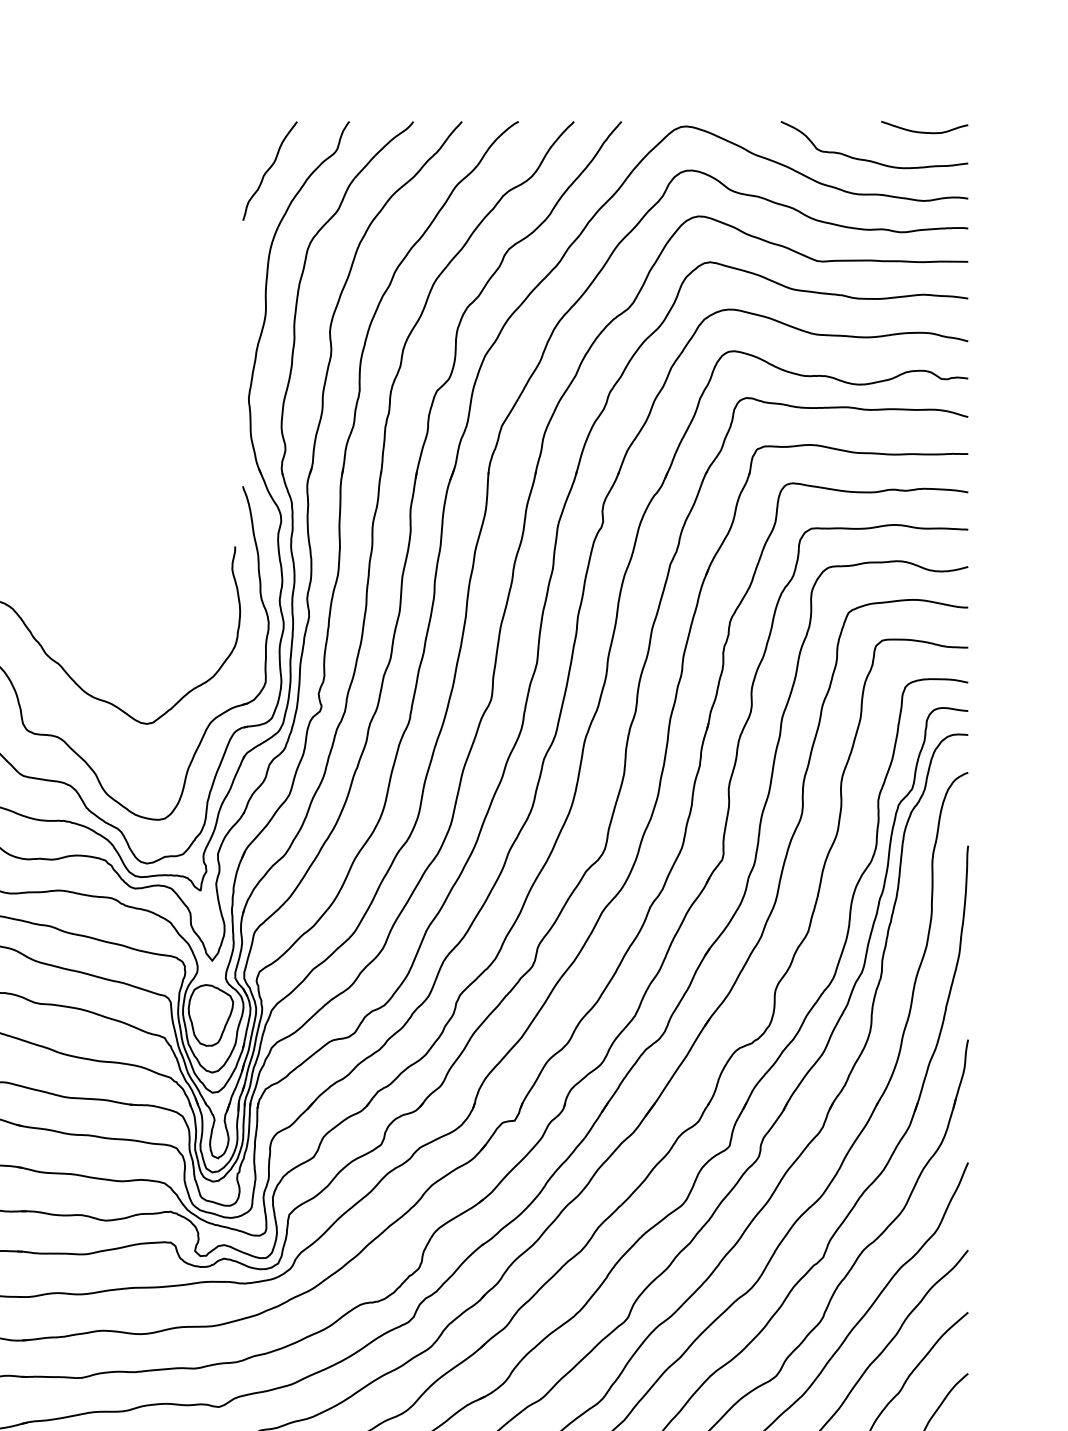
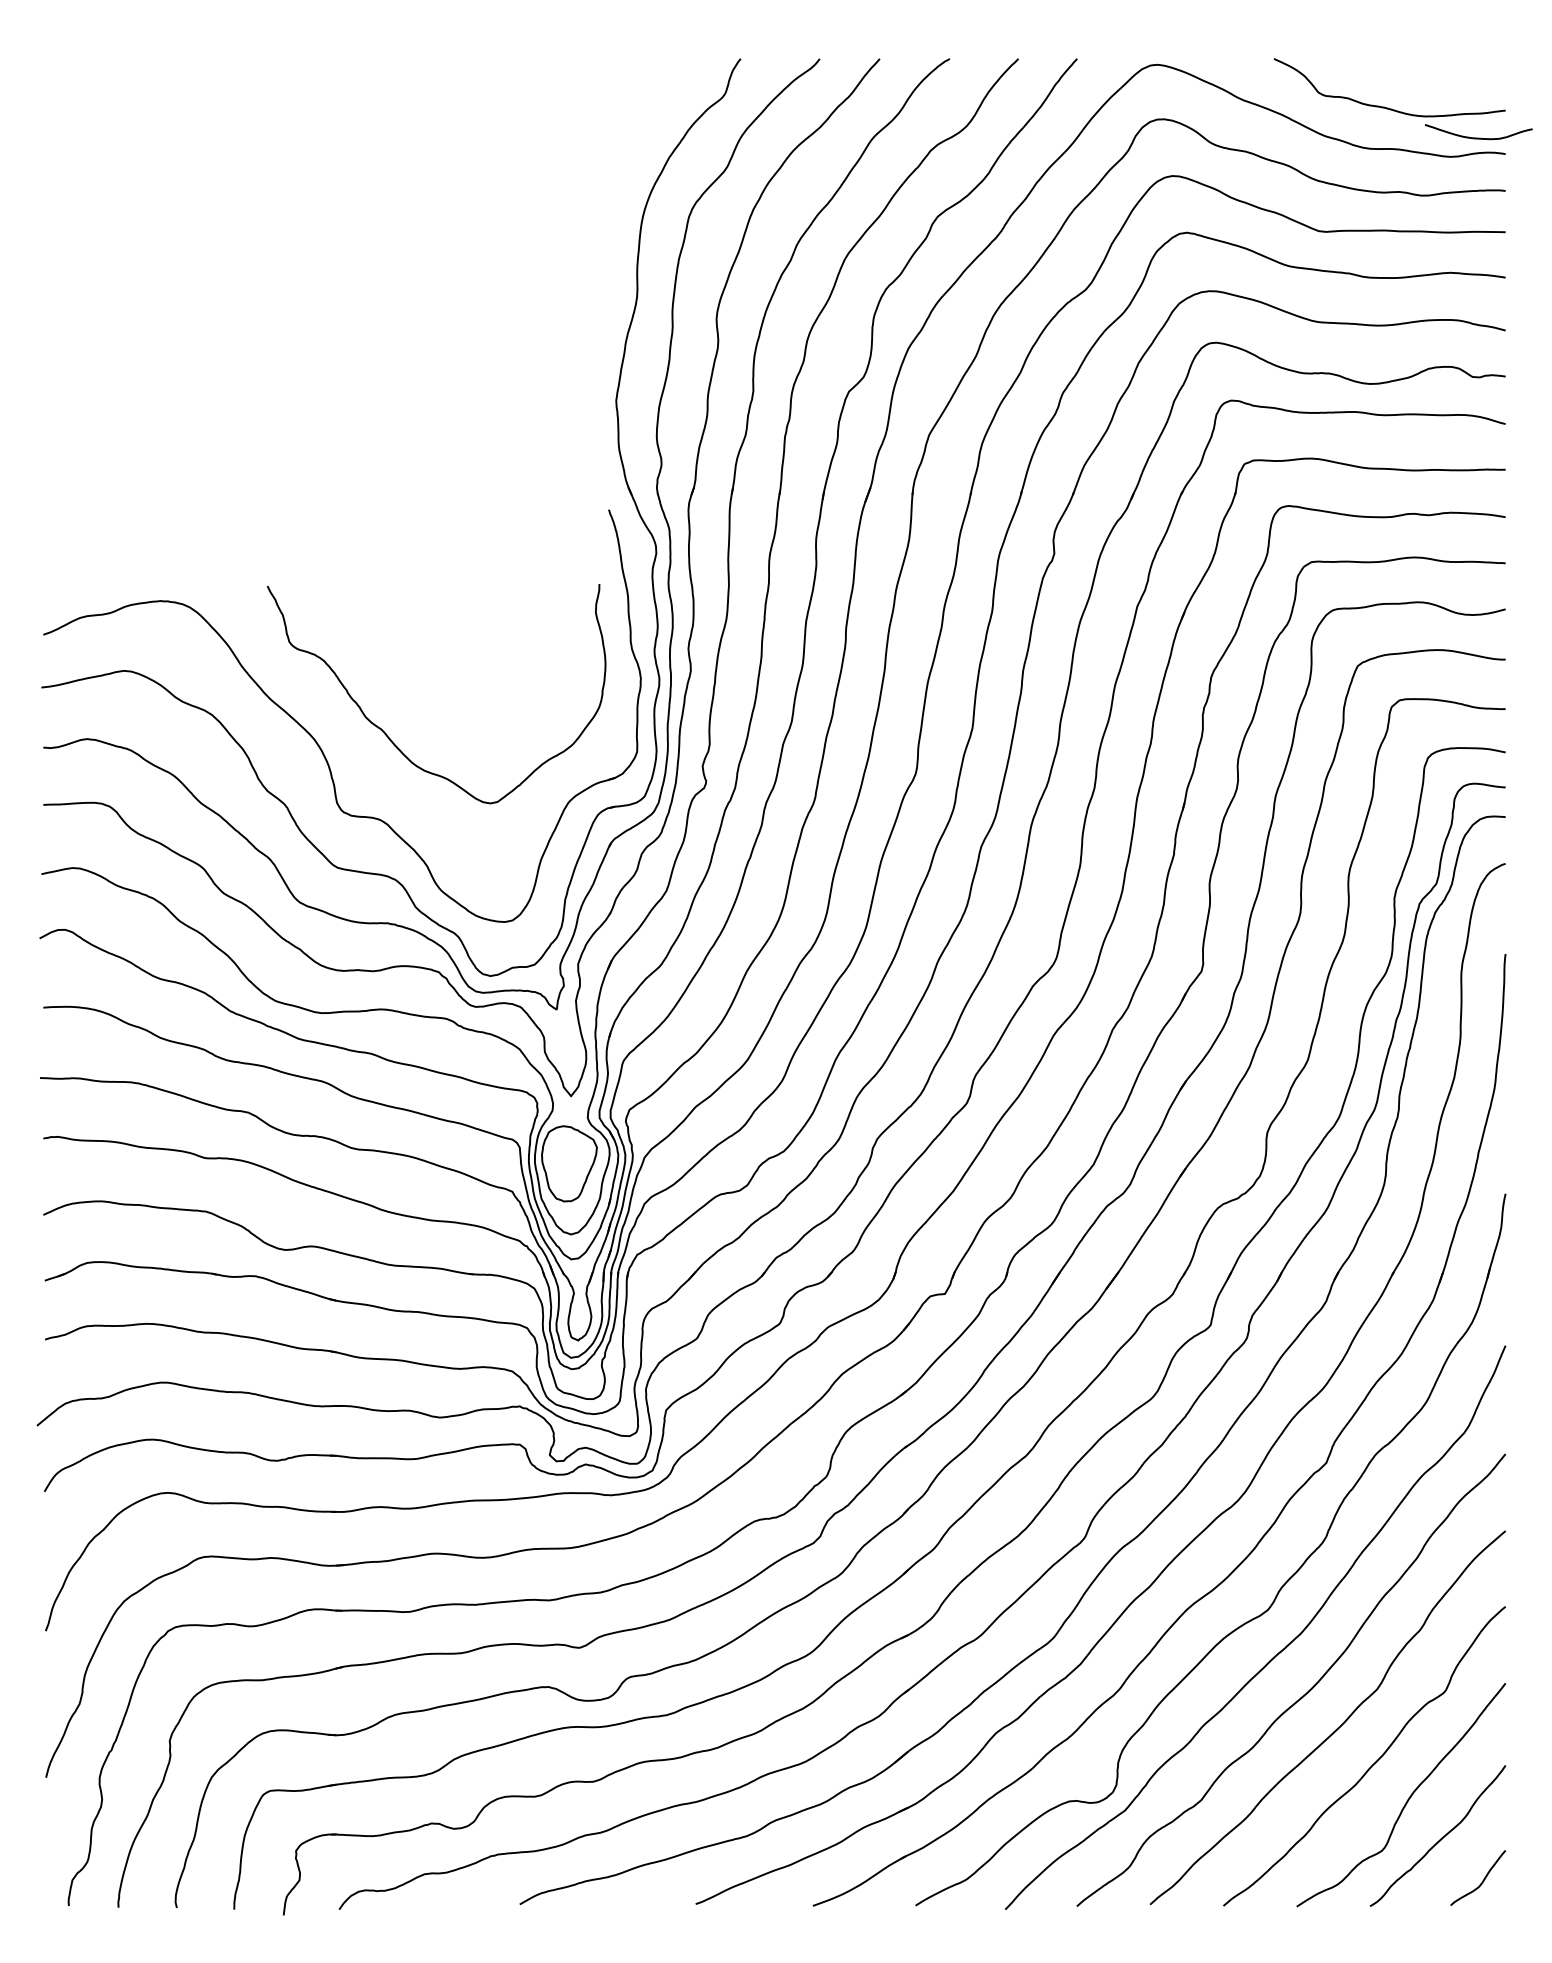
curve: (924, 131) -> (1478, 137), moved
curve: (269, 169) -> (641, 118), removed

